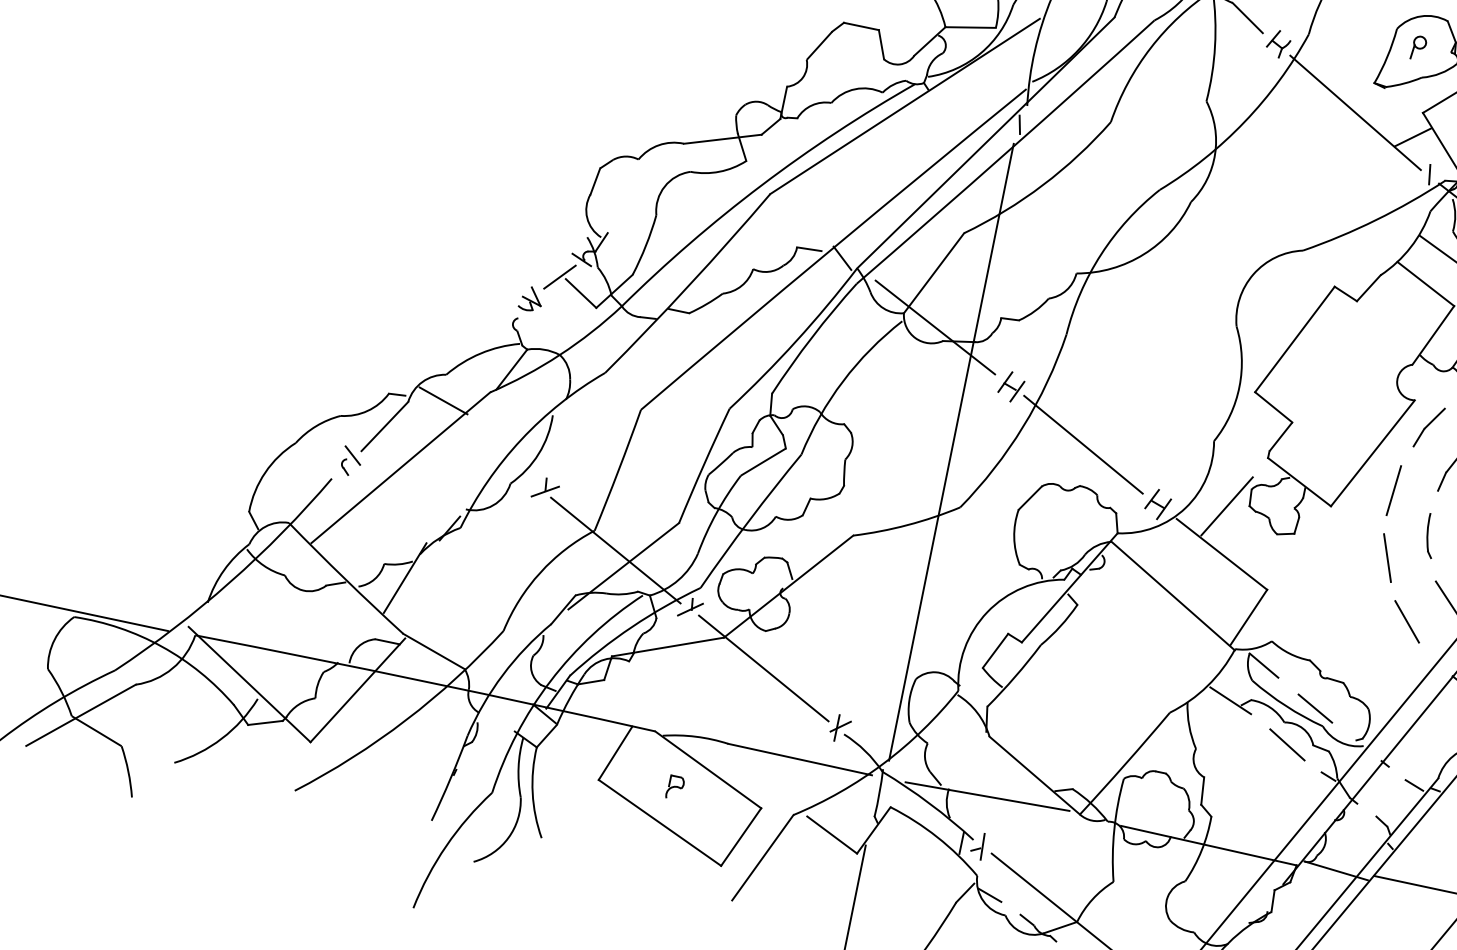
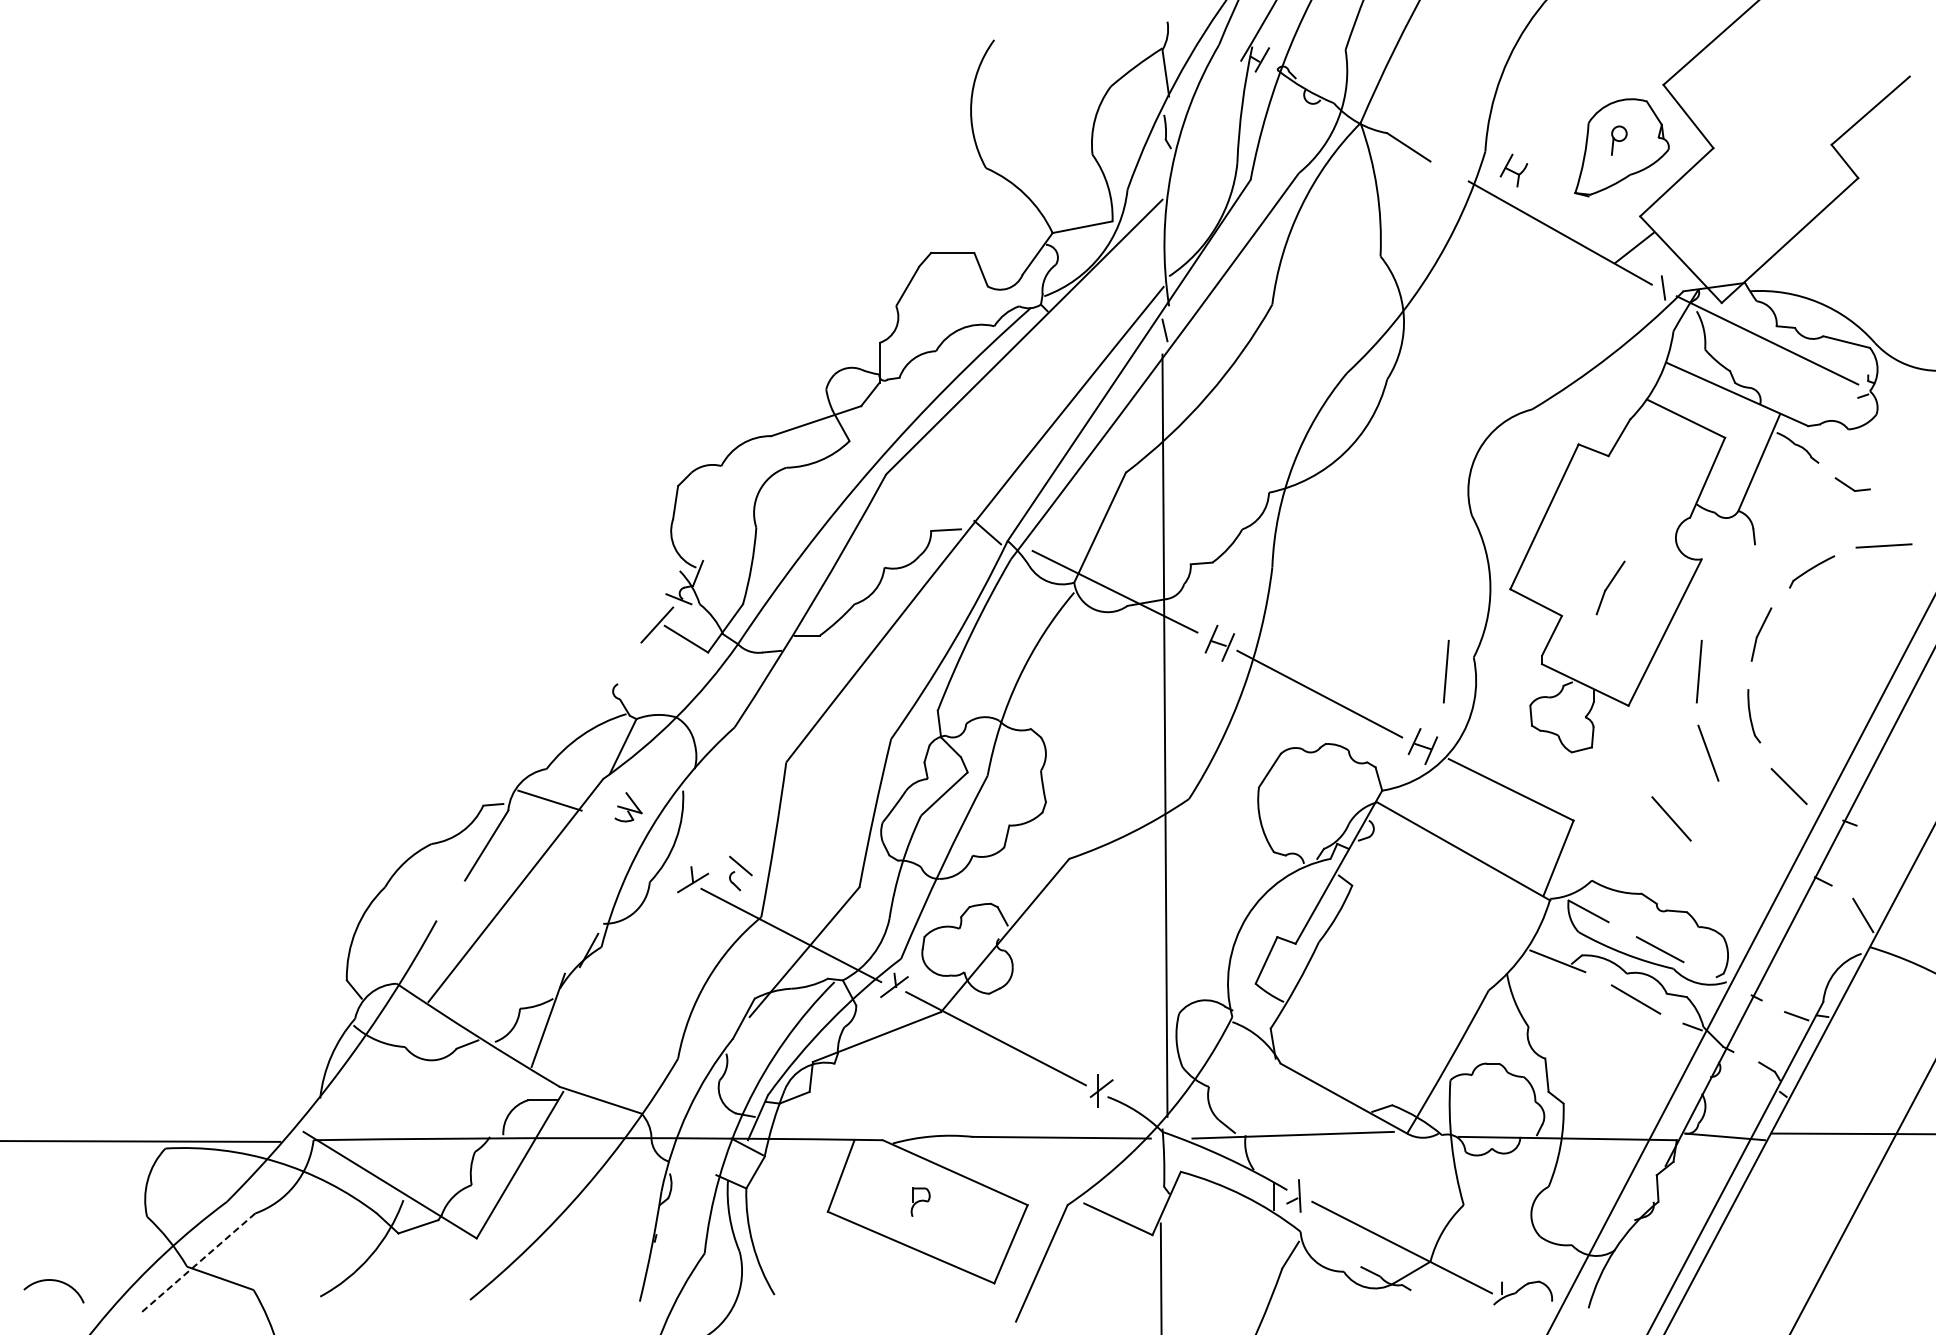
part: (1278, 43) -> (1513, 170), moved
part: (531, 299) -> (628, 807), moved
part: (1429, 427) -> (1610, 587), moved
line: (1188, 447) -> (1445, 671), added
part: (351, 461) -> (740, 873), moved
line: (1227, 506) -> (1505, 731), removed
line: (1407, 621) -> (1671, 818), moved
line: (80, 715) -> (197, 1263), solid -> dashed
line: (990, 895) -> (1320, 1251), removed

